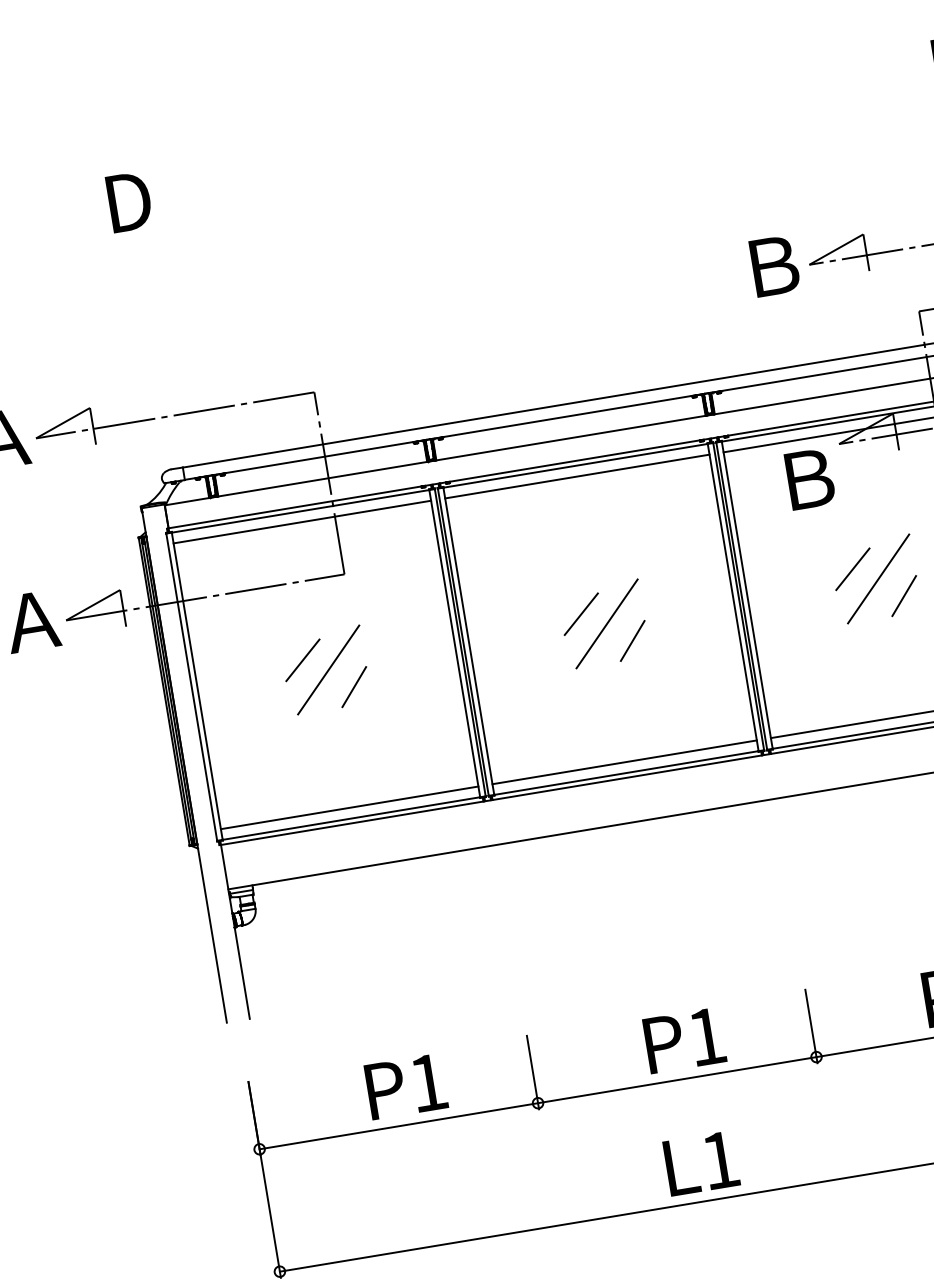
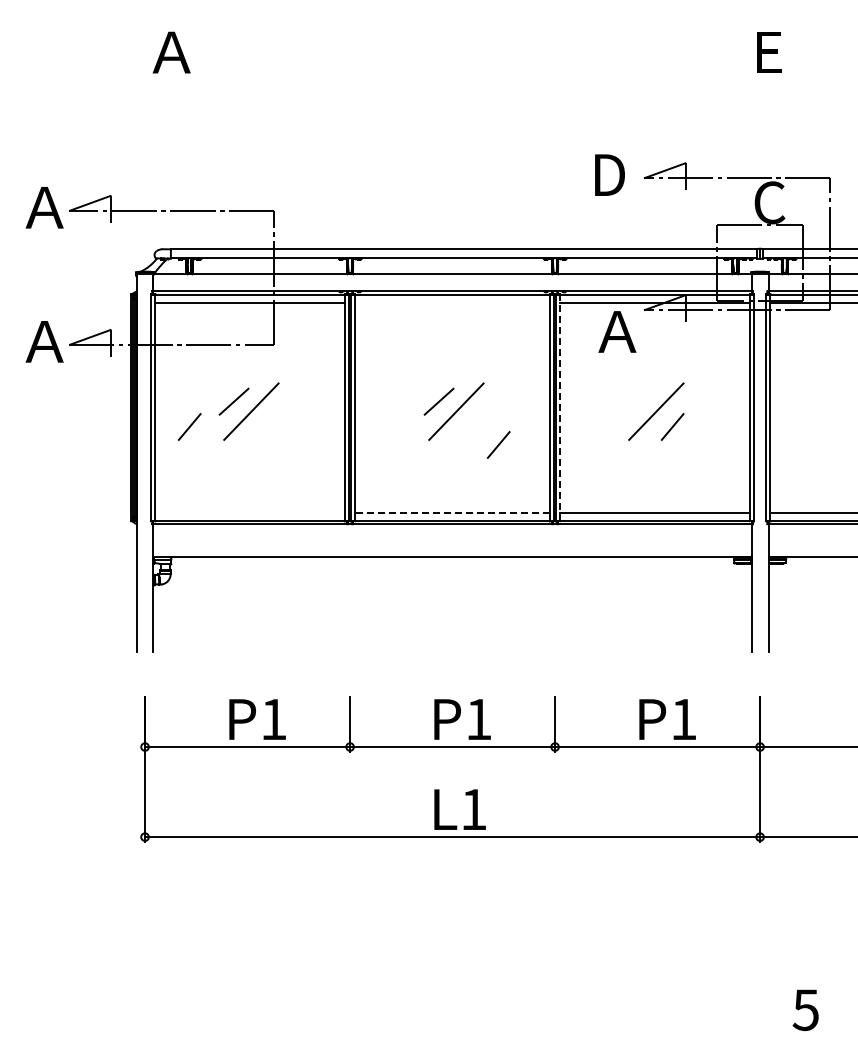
text: (136, 200) -> (169, 52), D -> Ａ
text: (769, 265) -> (615, 174), Ｂ -> D
line: (577, 476) -> (452, 302), removed
text: (807, 478) -> (617, 331), Ｂ -> Ａ
line: (852, 569) -> (638, 401), removed
line: (747, 594) -> (560, 407), solid -> dashed
line: (632, 640) -> (498, 444), moved
line: (353, 686) -> (189, 426), moved
line: (624, 763) -> (452, 513), solid -> dashed
line: (348, 808) -> (249, 513), removed

